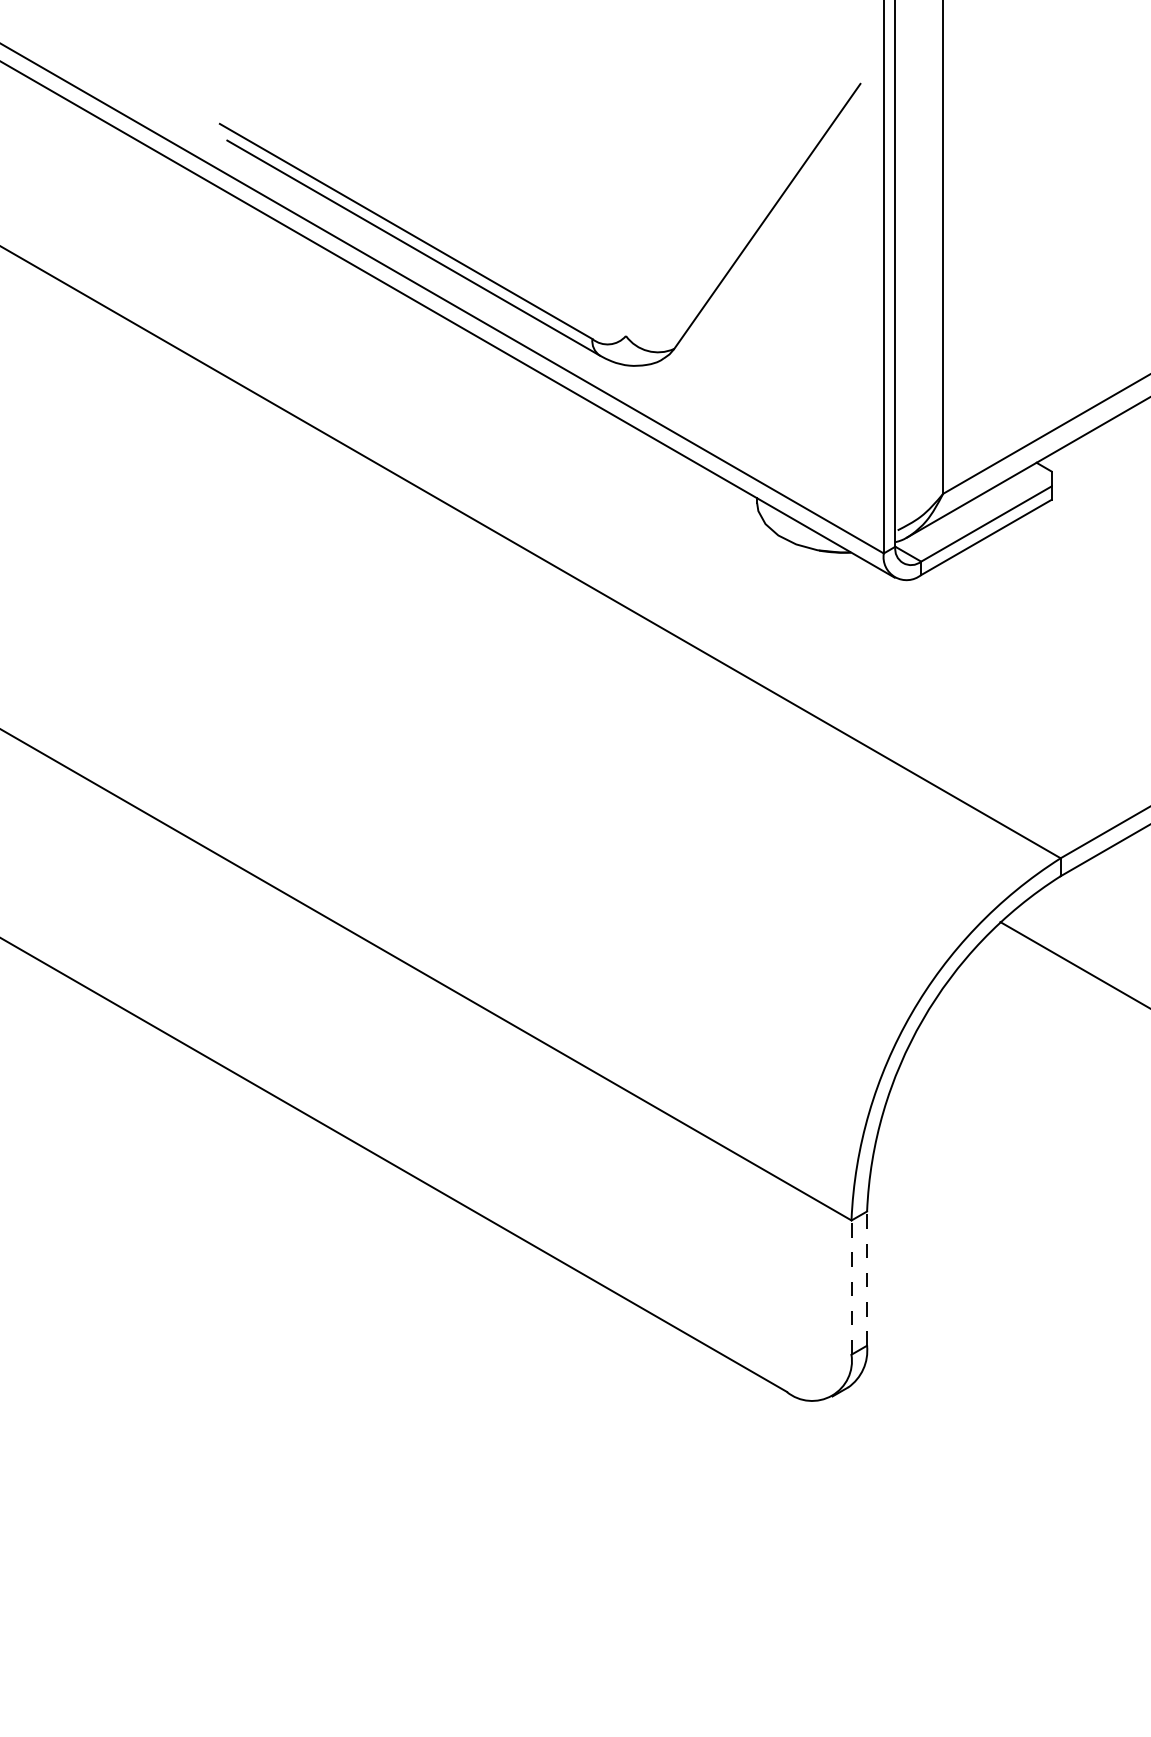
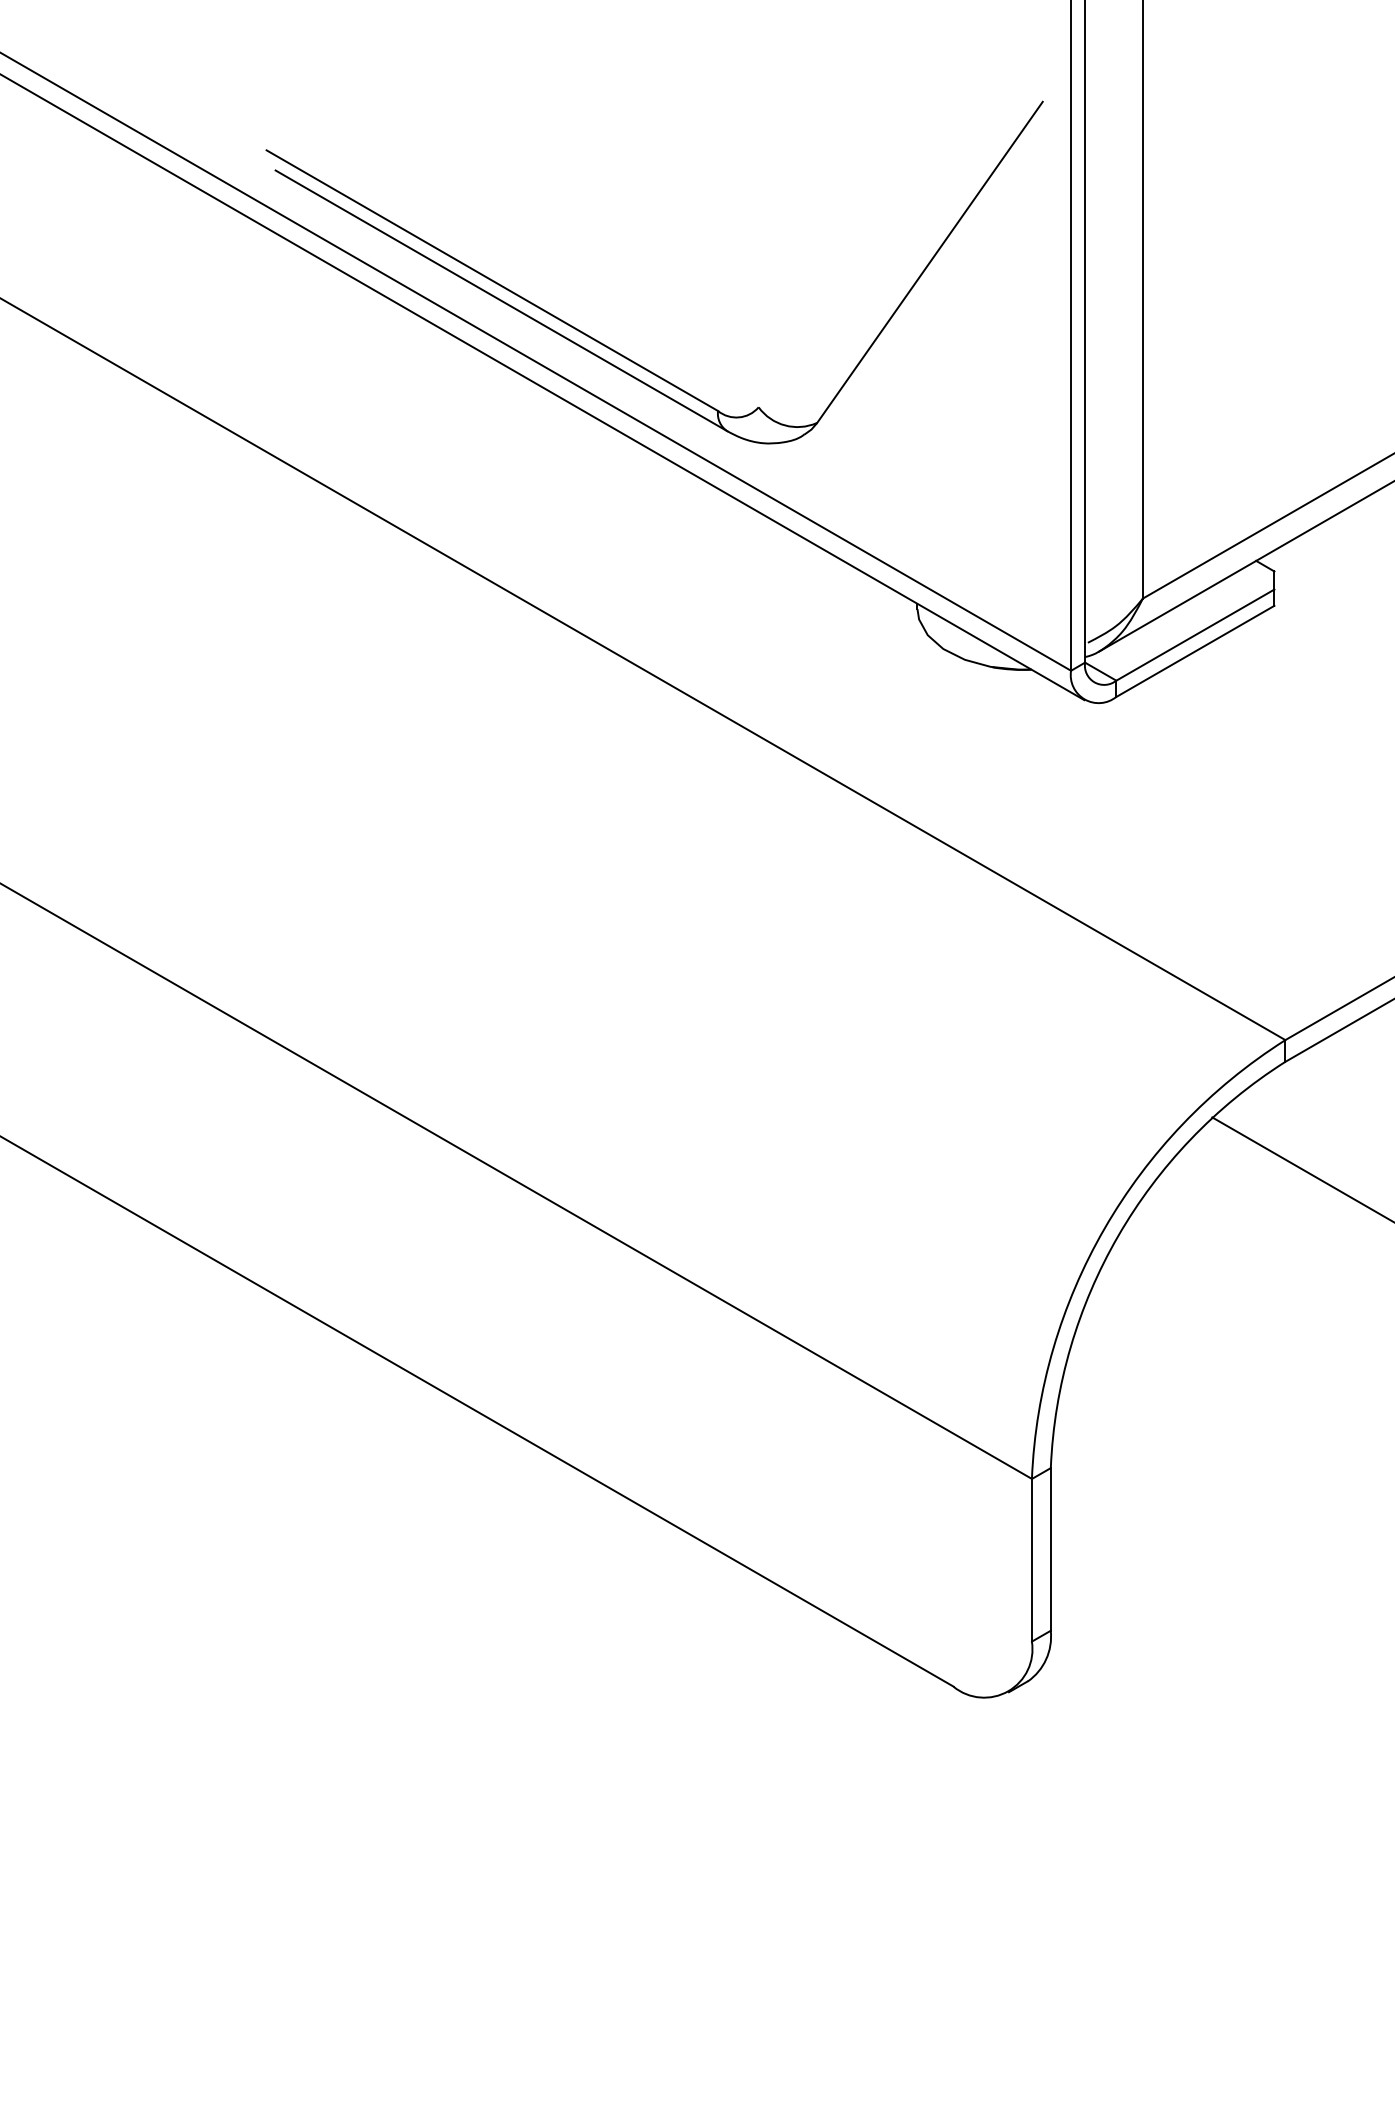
line: (866, 1277) -> (1050, 1548), dashed -> solid
line: (851, 1286) -> (1031, 1559), dashed -> solid

